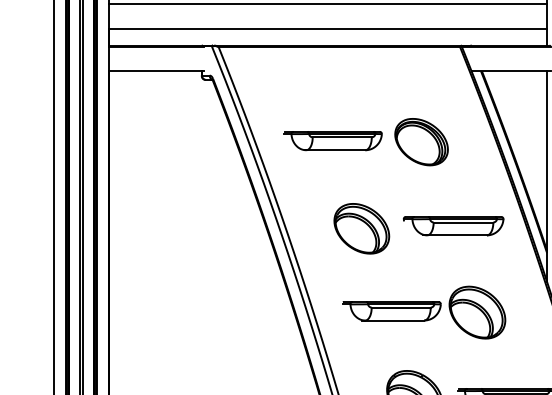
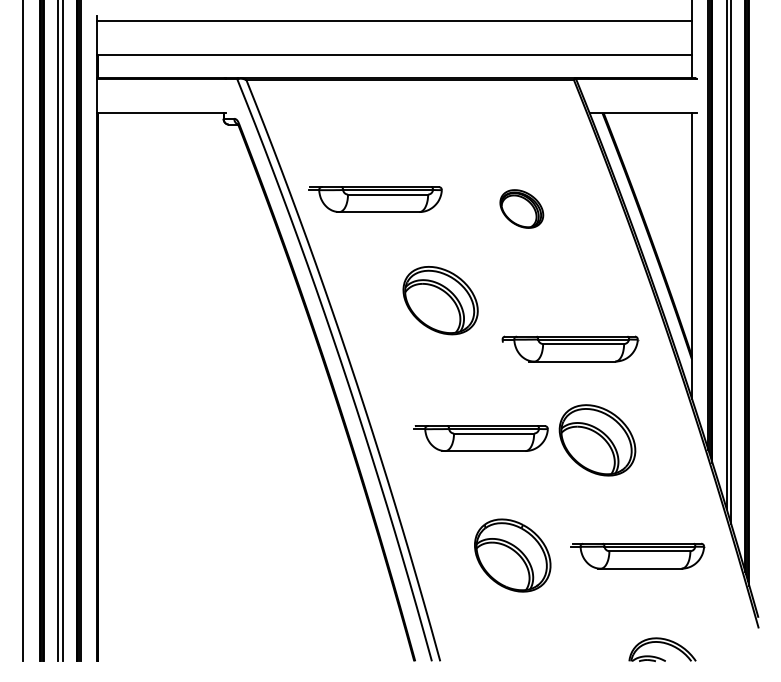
part: (332, 140) -> (375, 199), moved
part: (421, 141) -> (521, 208), size x0.6
part: (453, 225) -> (570, 348), moved
part: (361, 228) -> (440, 300), moved

